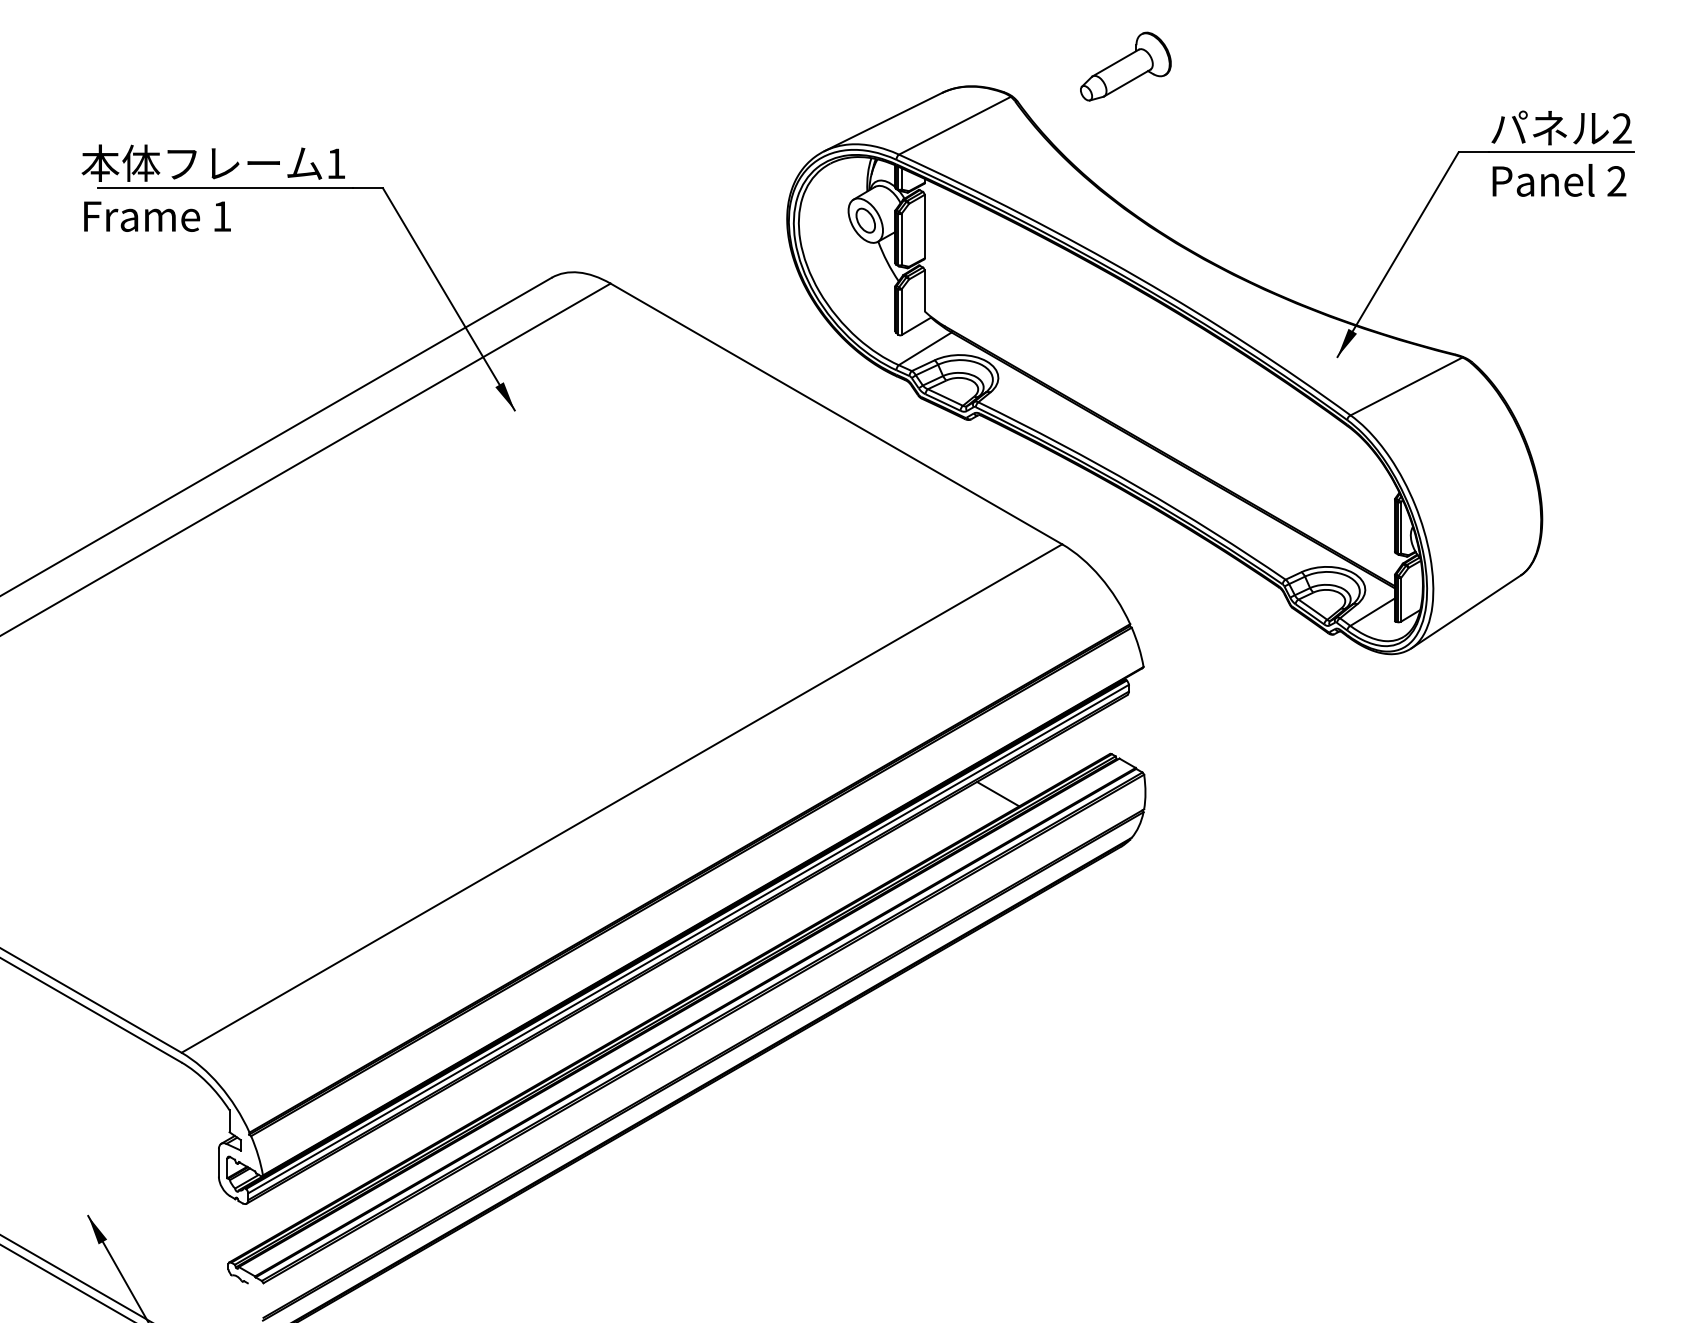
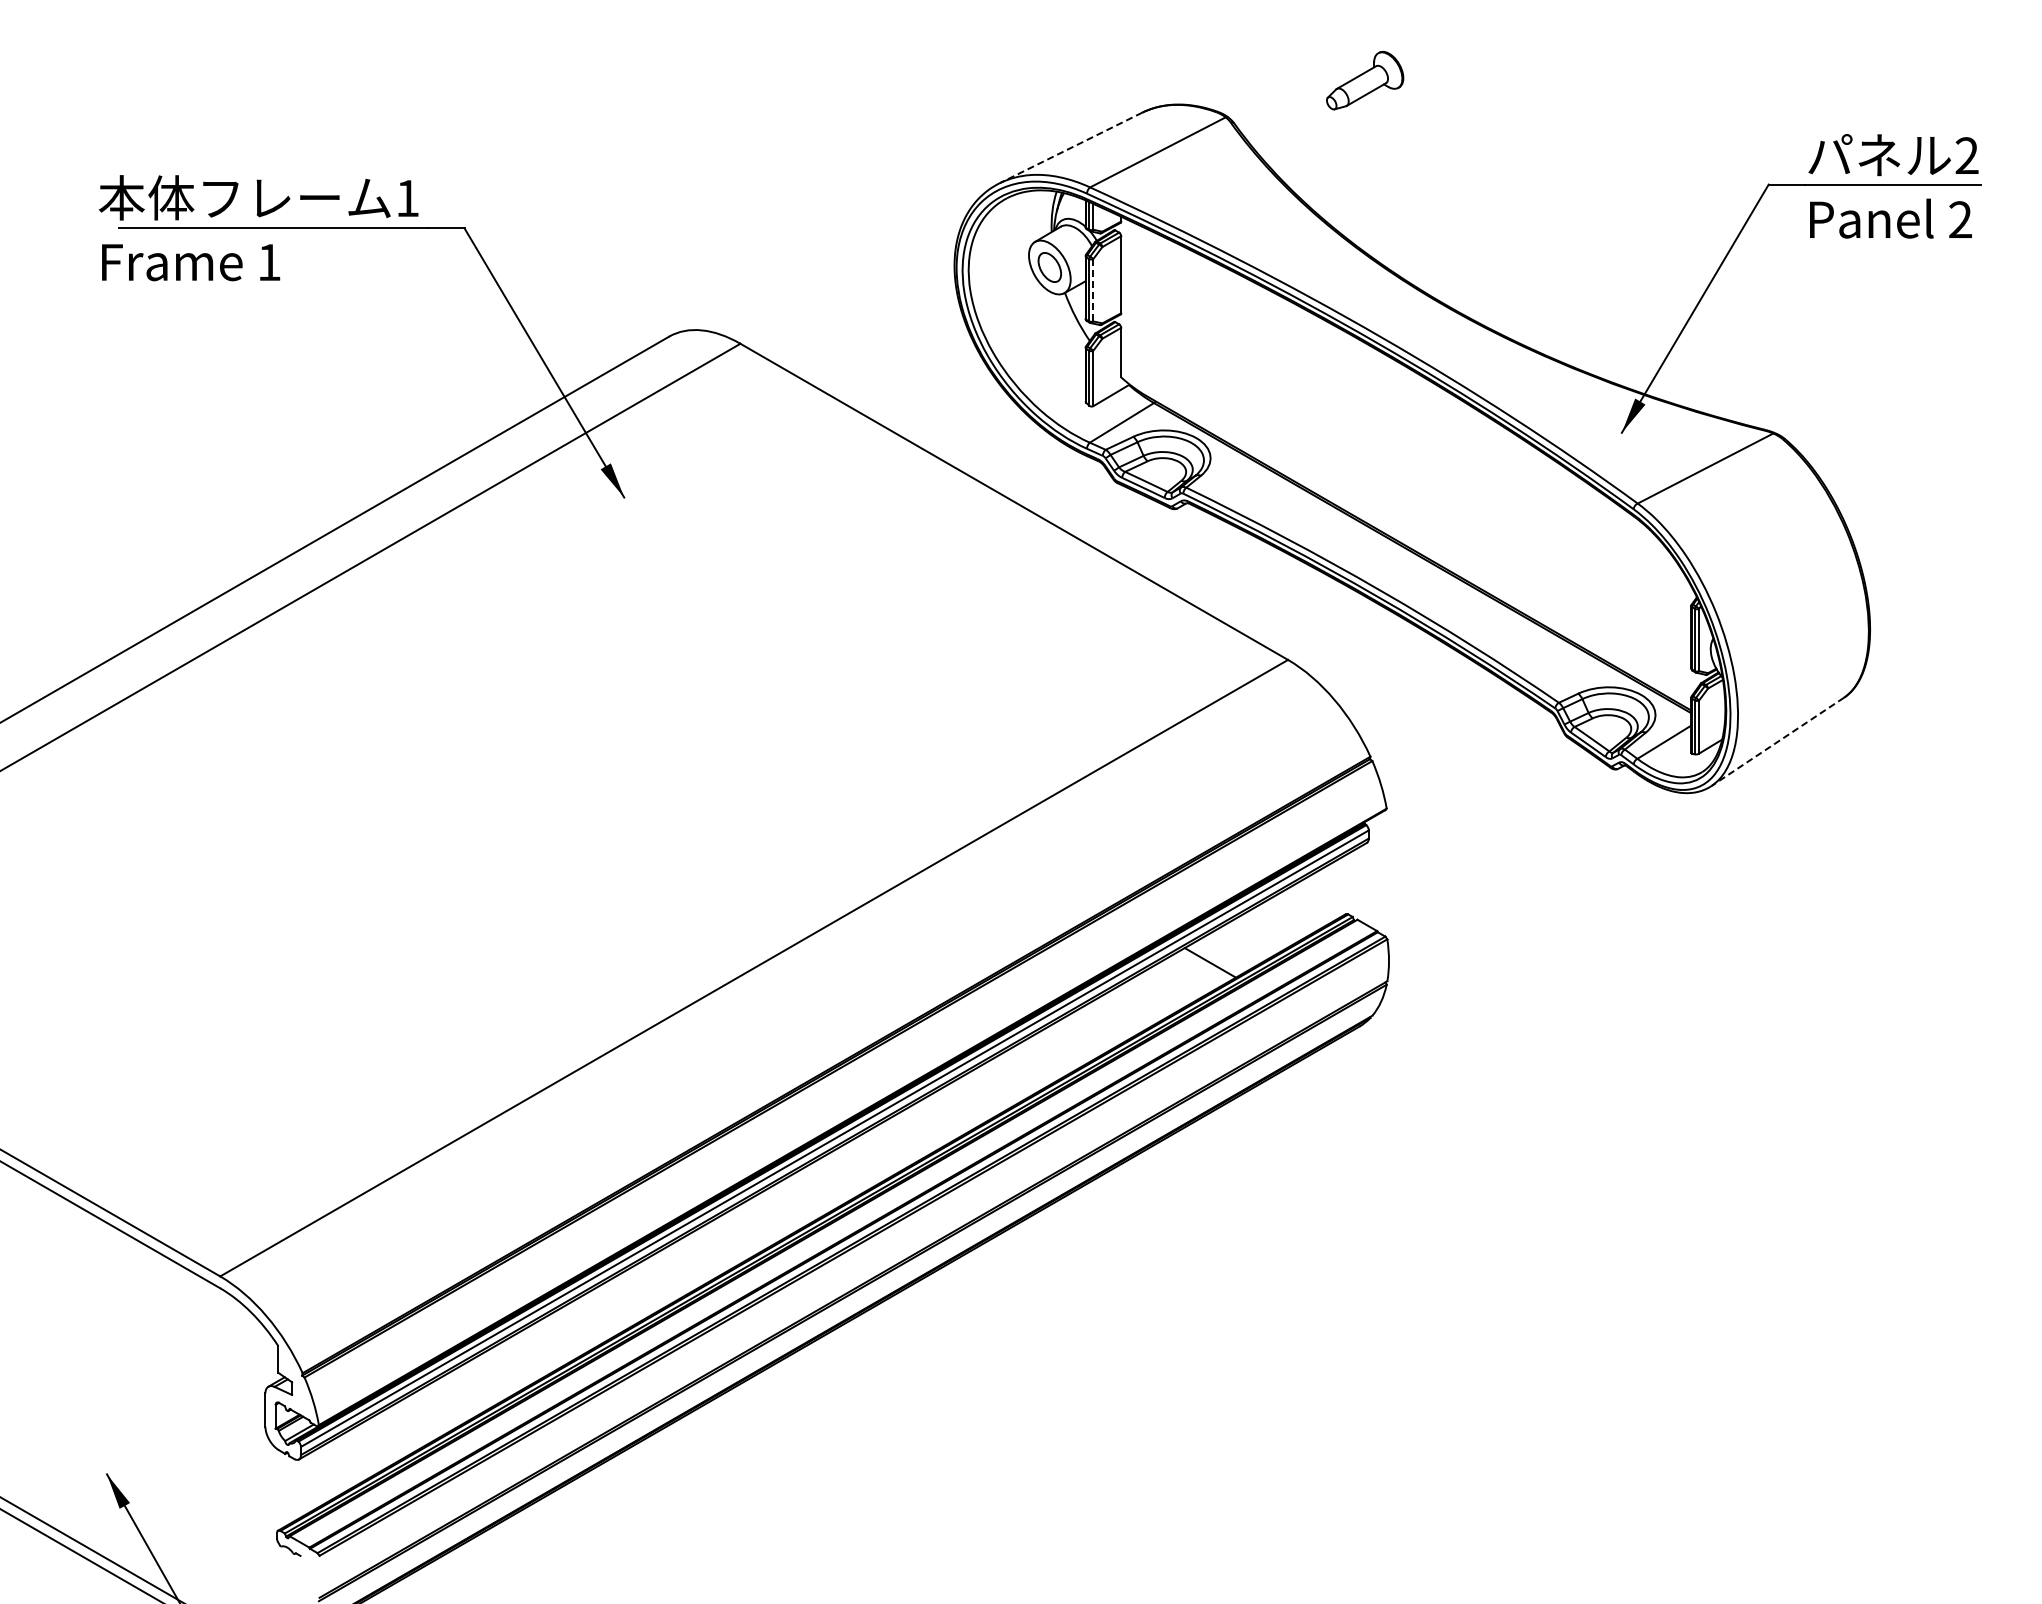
part: (1125, 66) -> (1364, 80), size x0.7
line: (882, 122) -> (1070, 148), solid -> dashed
line: (901, 238) -> (1093, 289), solid -> dashed
line: (1465, 611) -> (1777, 741), solid -> dashed

